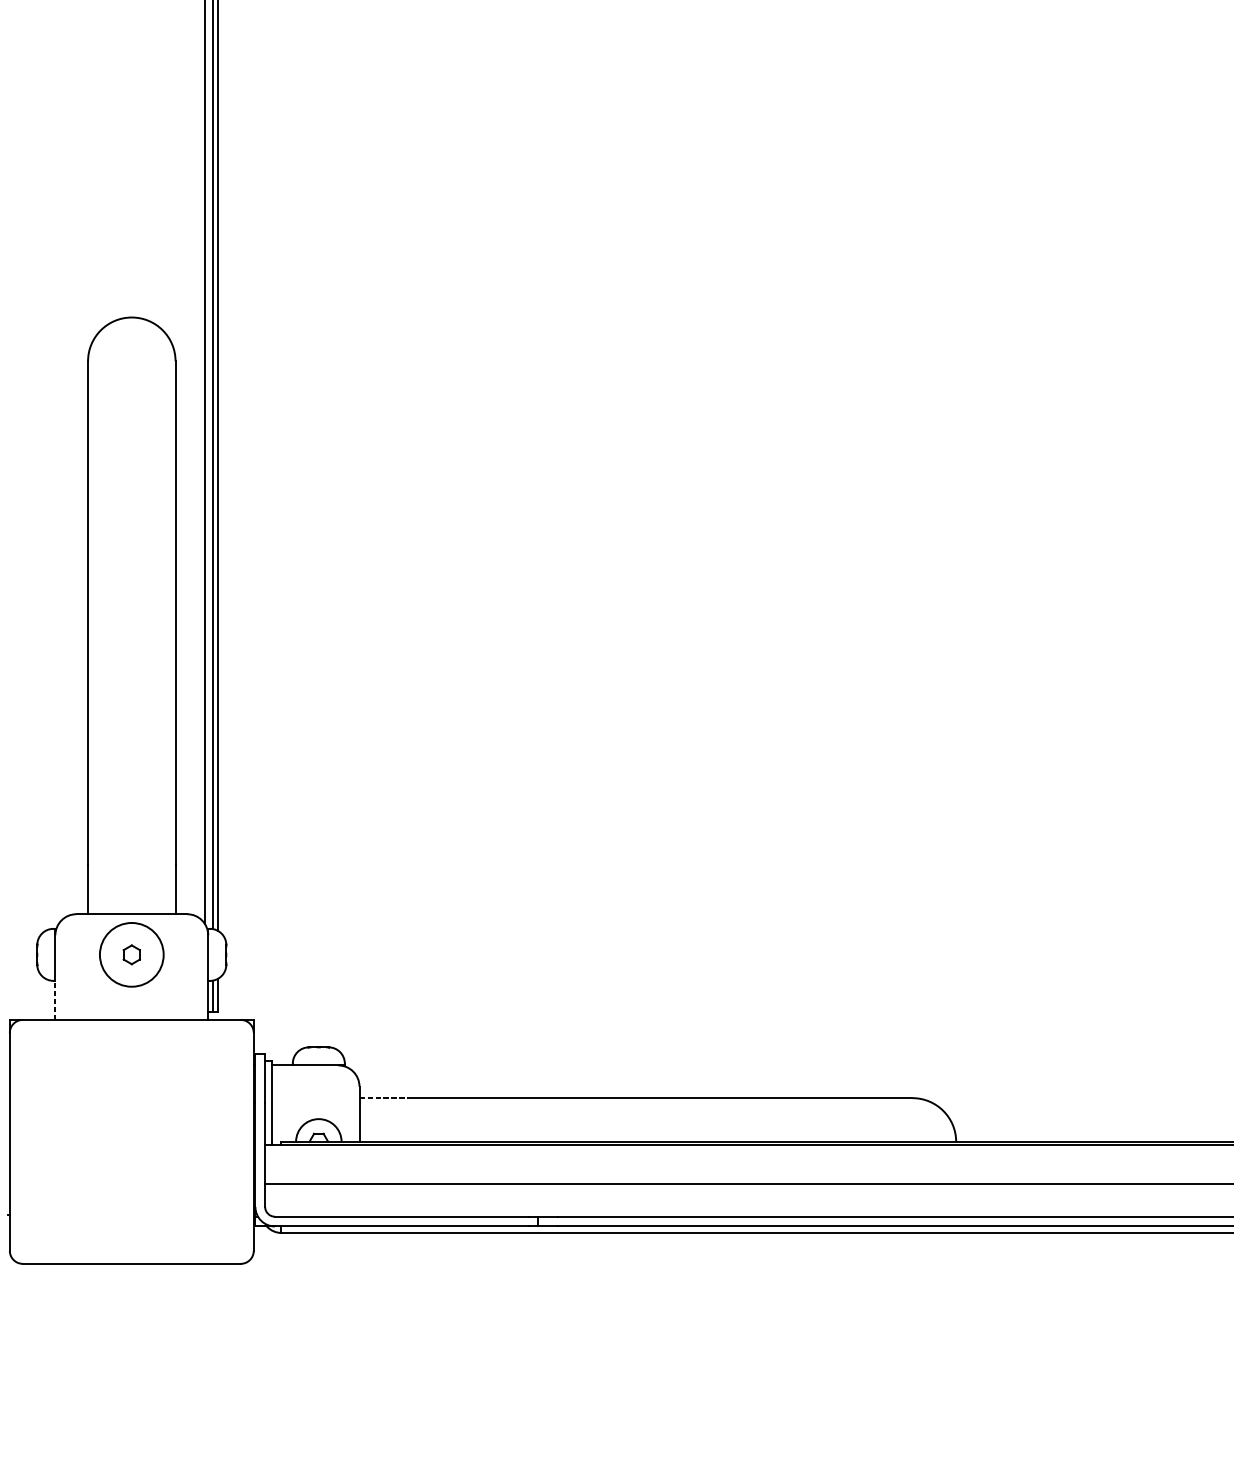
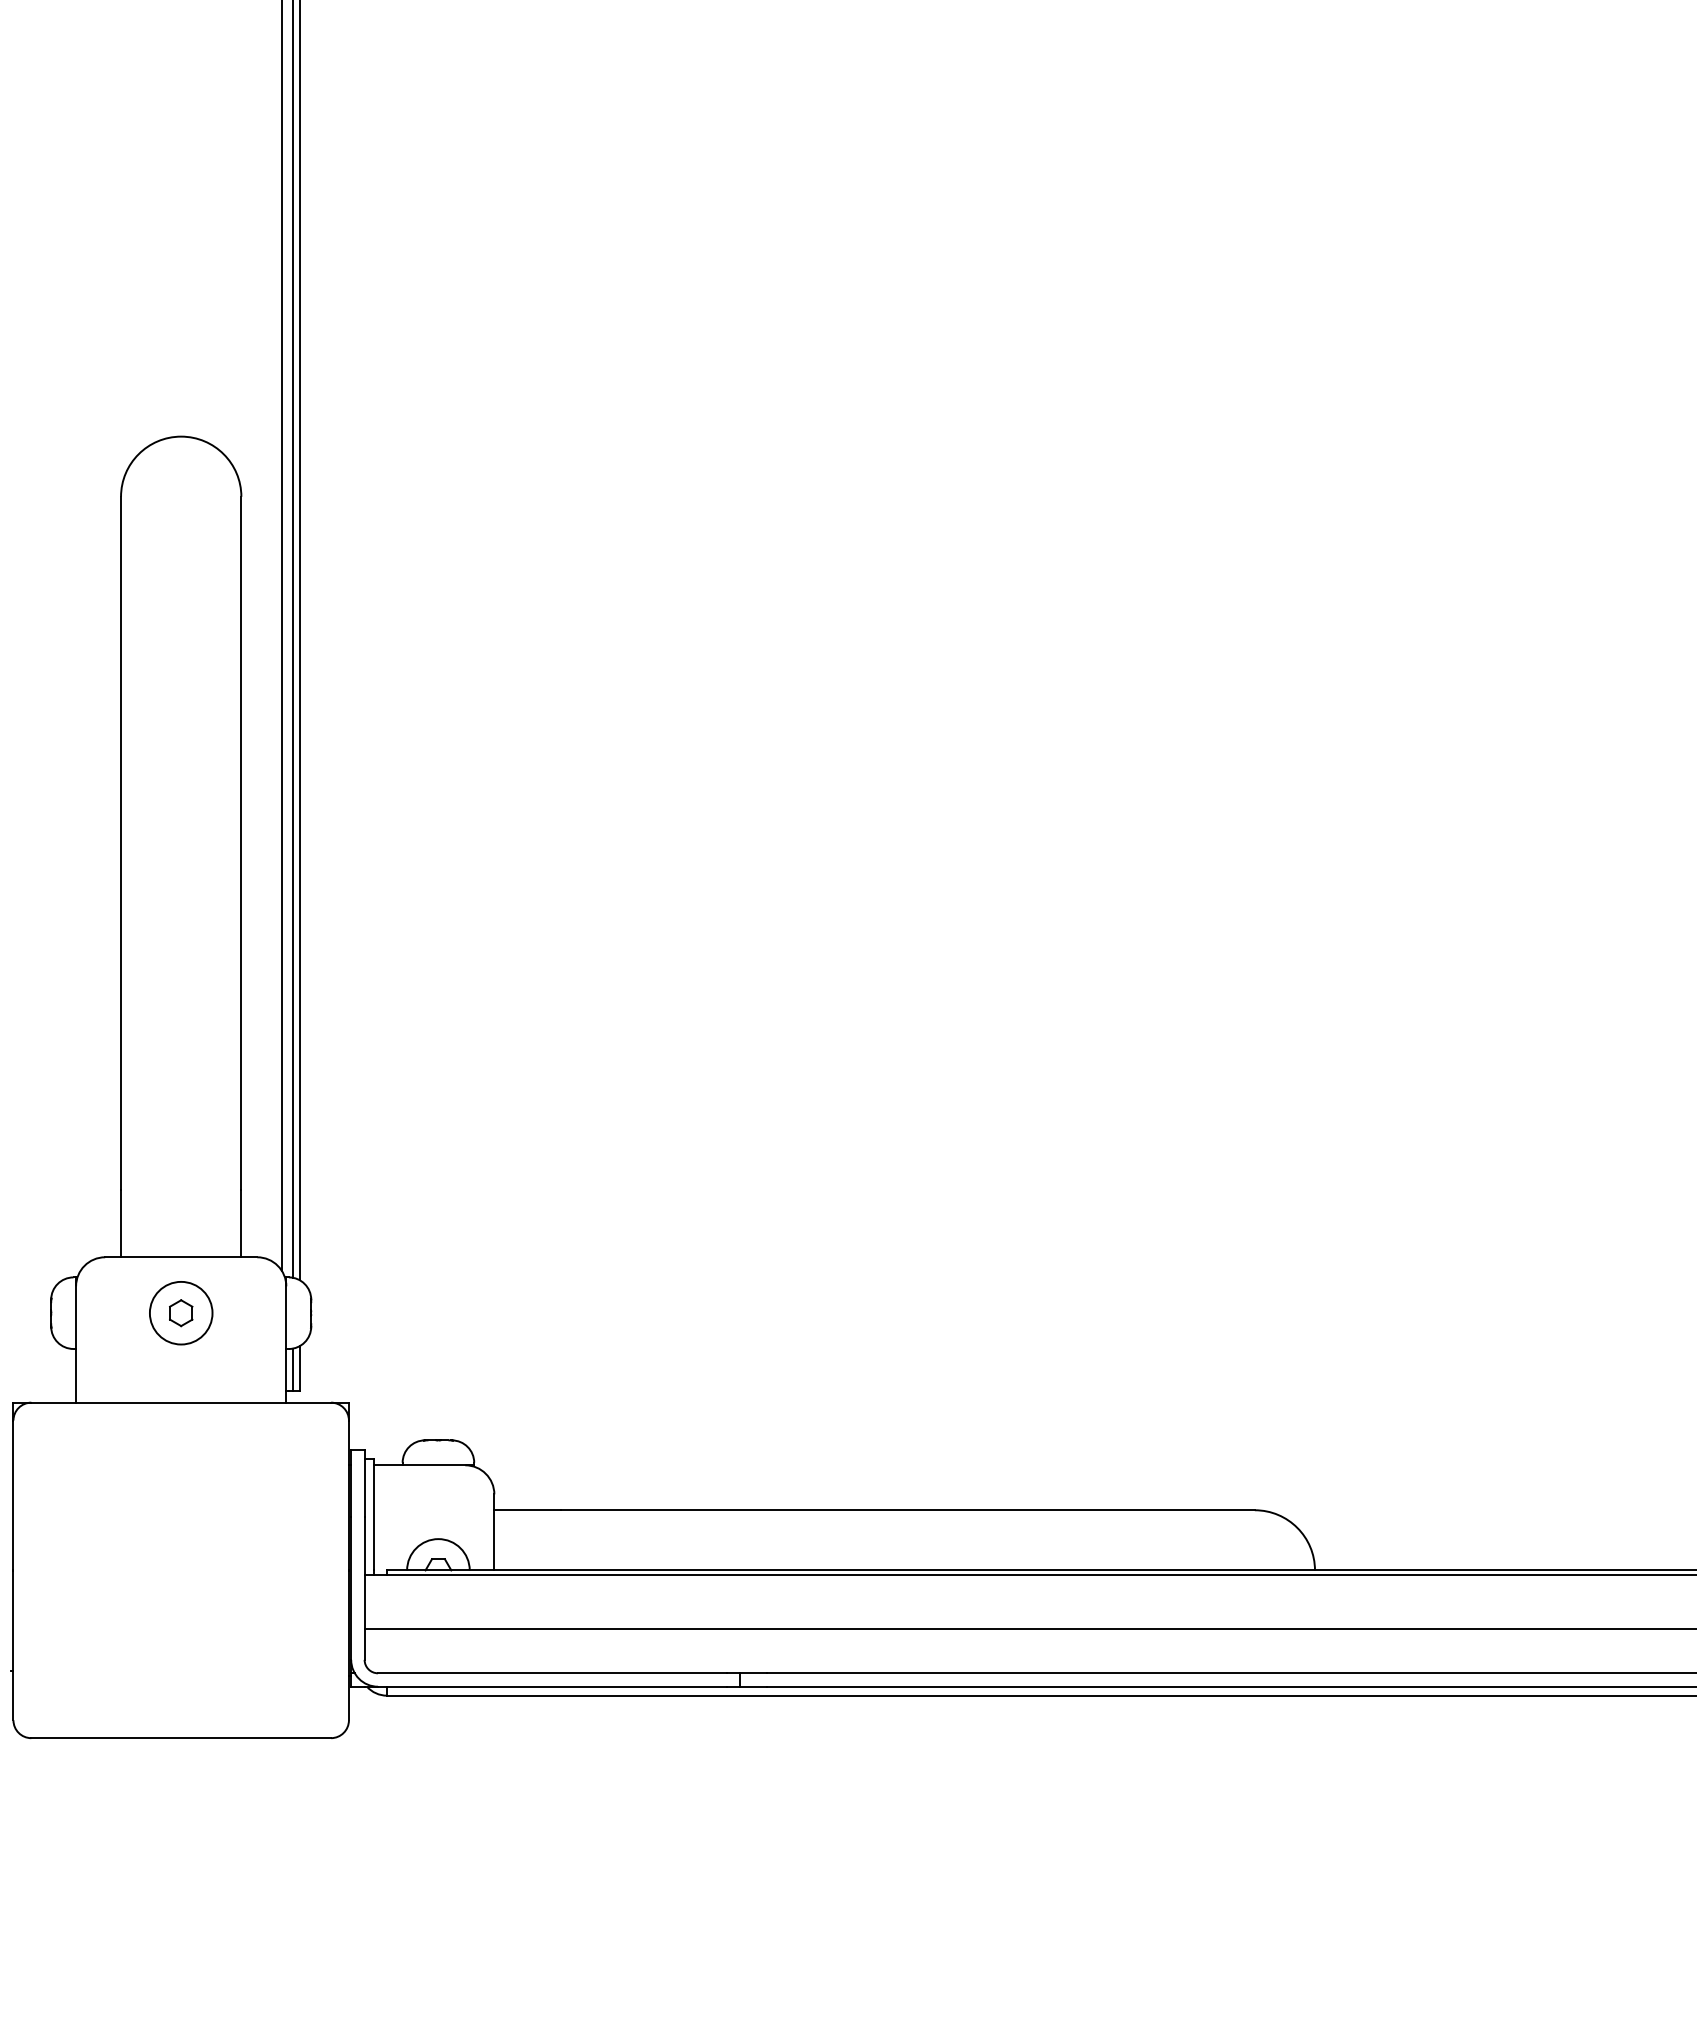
circle: (131, 954) -> (180, 1312), size x0.71
line: (55, 1000) -> (76, 1375), dashed -> solid
line: (383, 1098) -> (527, 1510), dashed -> solid

